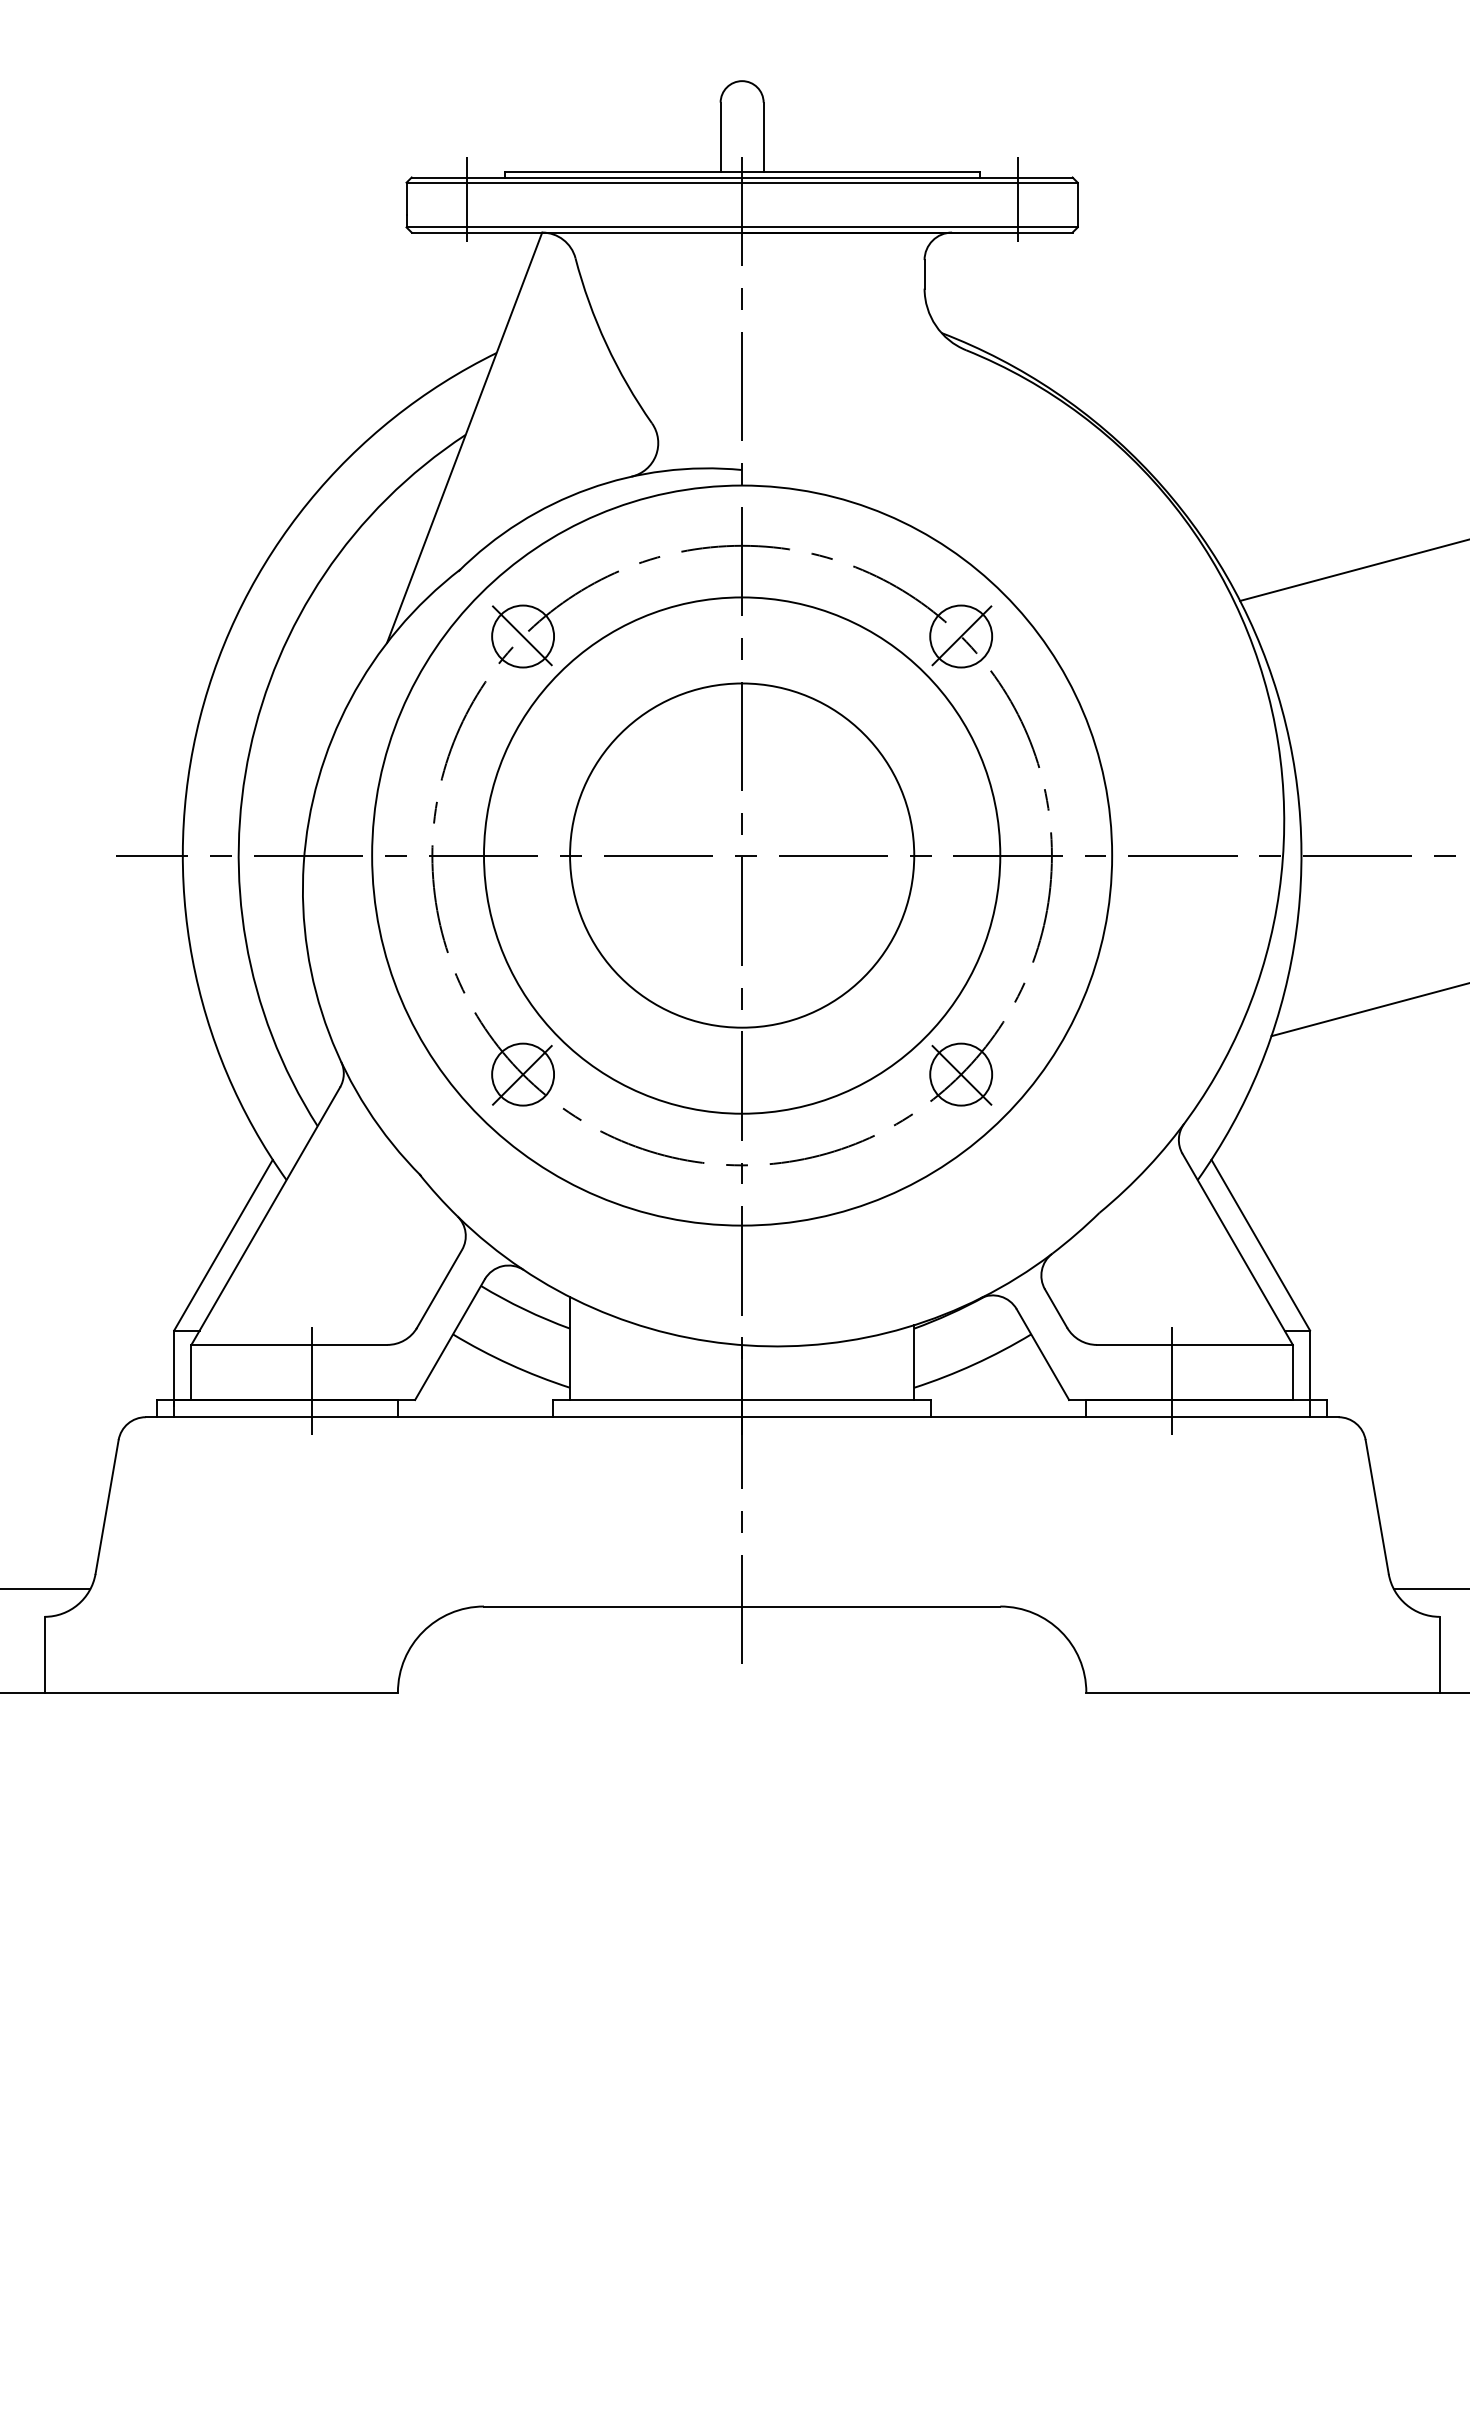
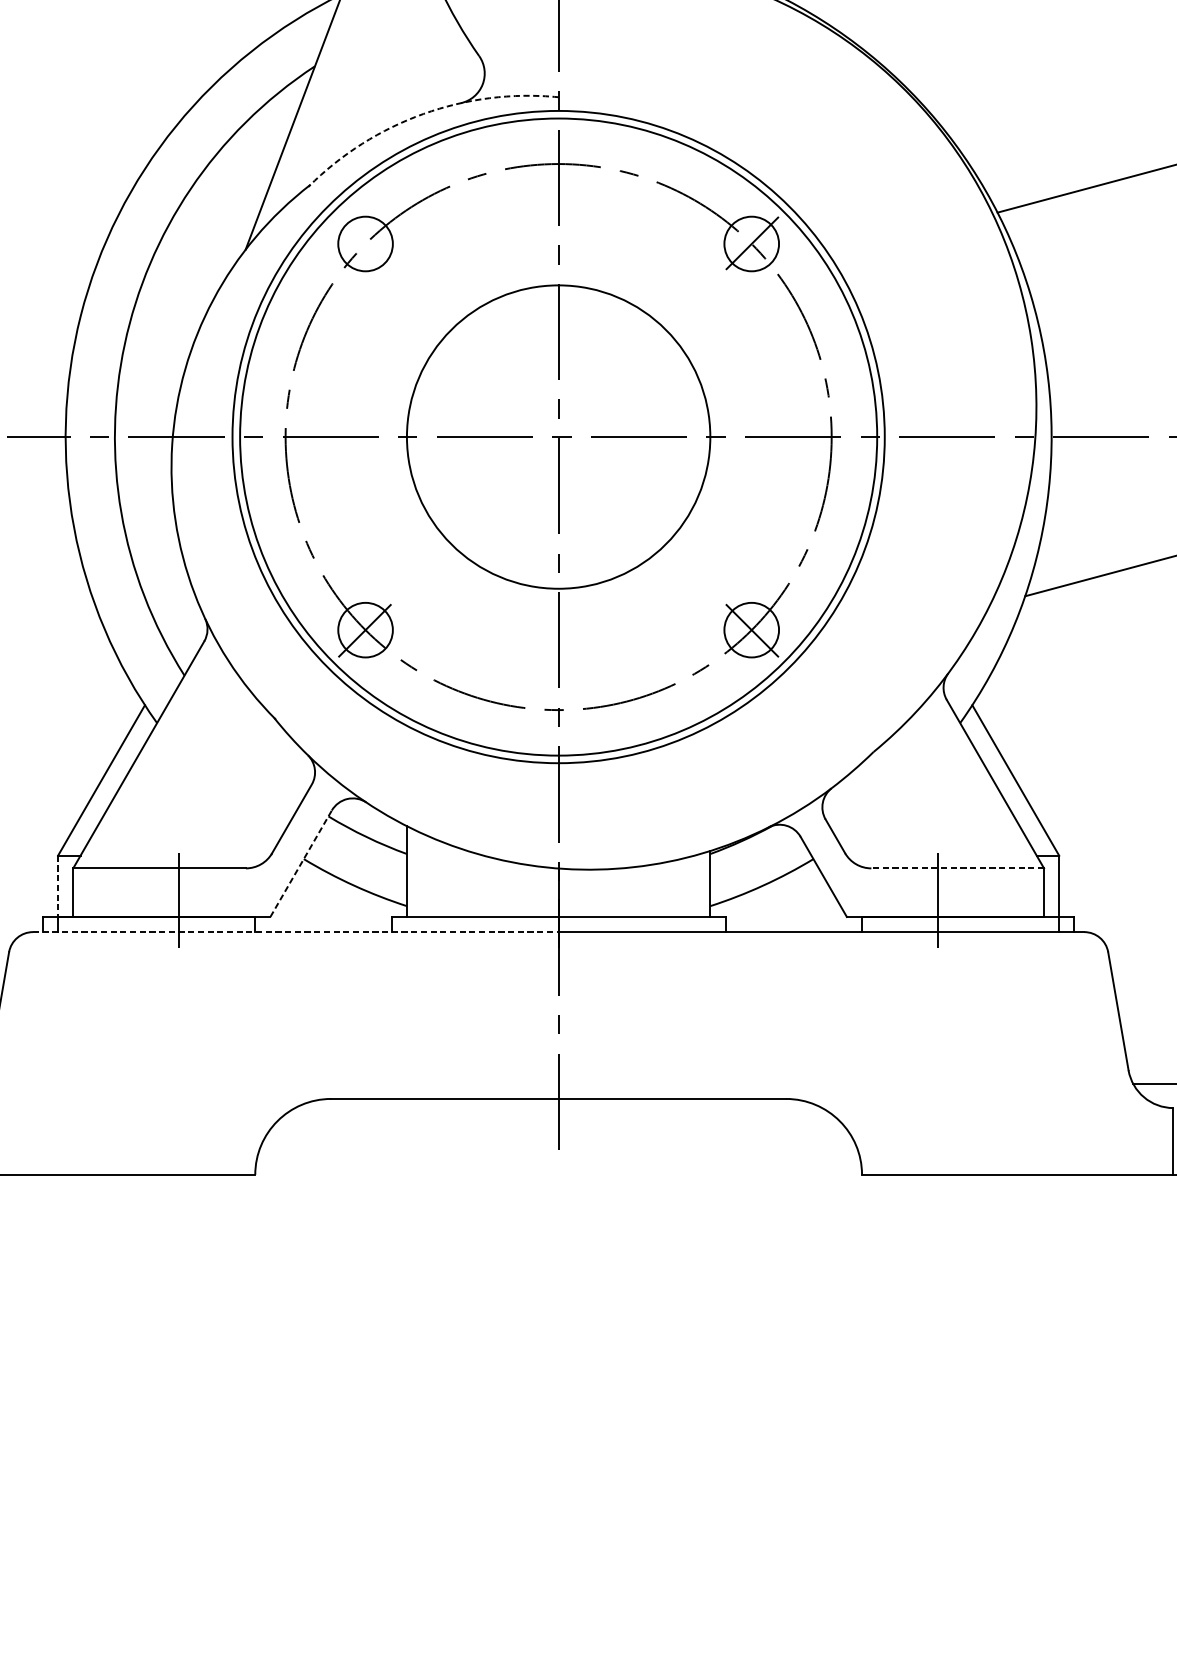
arc: (588, 489) -> (423, 114), solid -> dashed
line: (522, 635) -> (365, 243), removed
circle: (742, 855) -> (558, 437), size x1.4
line: (450, 1339) -> (301, 863), solid -> dashed
line: (1194, 1344) -> (957, 868), solid -> dashed
line: (174, 1368) -> (58, 889), solid -> dashed
line: (444, 1417) -> (296, 932), solid -> dashed

